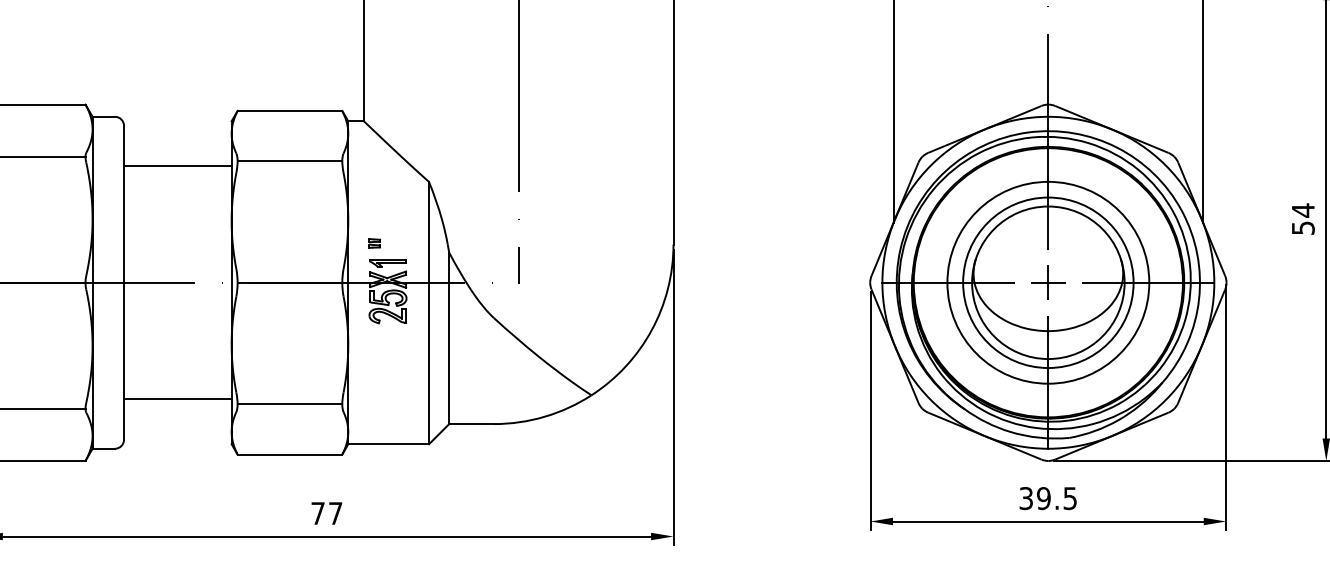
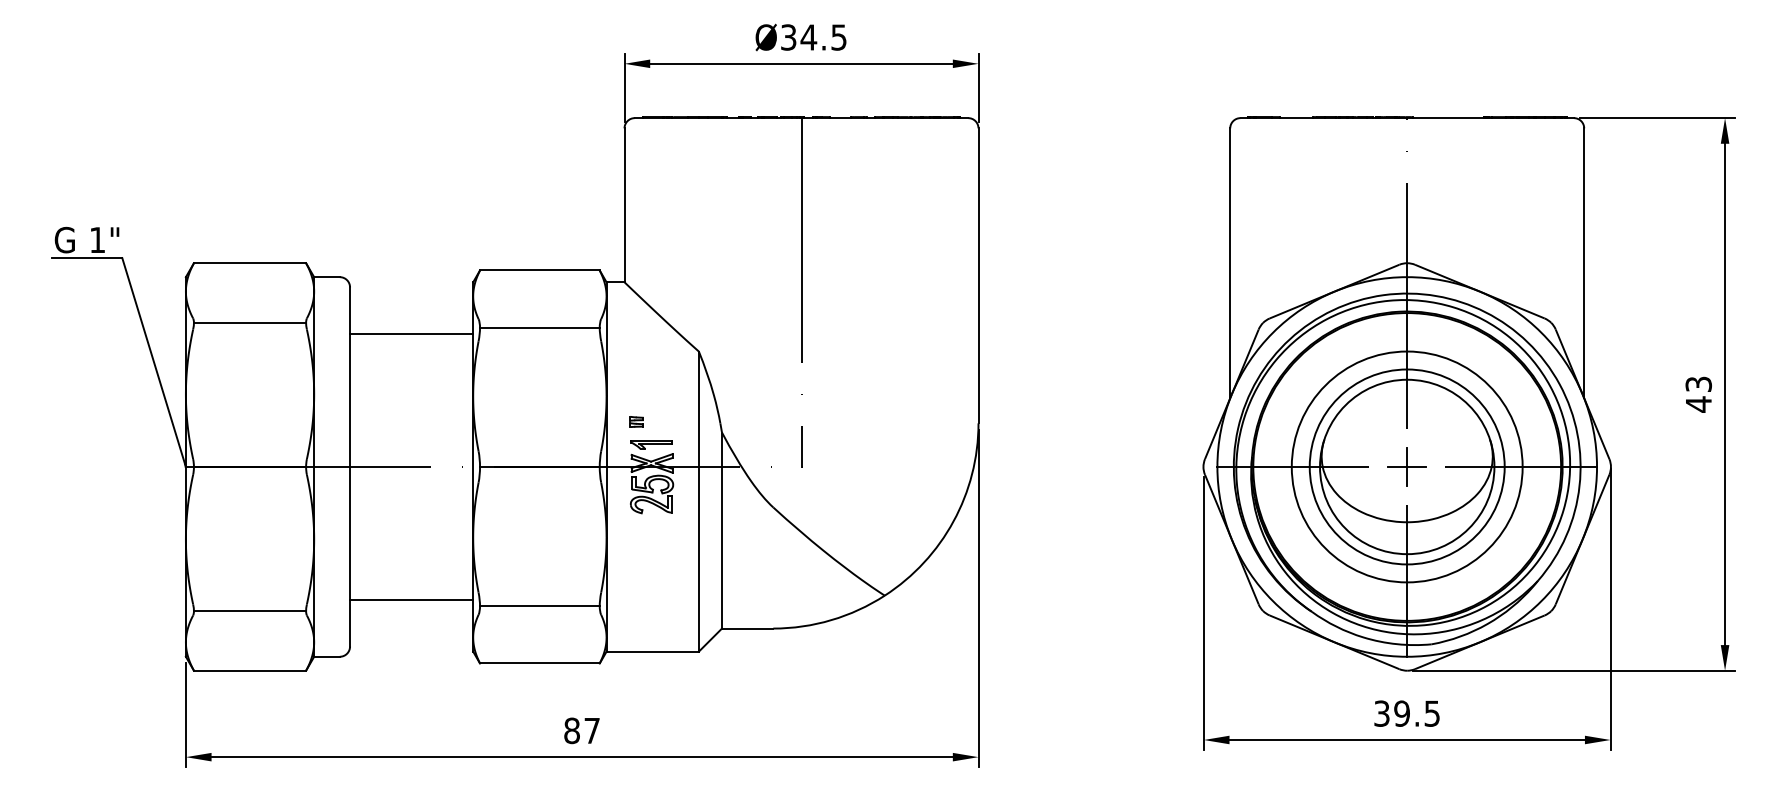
text: (1303, 219) -> (1698, 394), 54 -> 43
text: (317, 513) -> (571, 730), 77 -> 87

